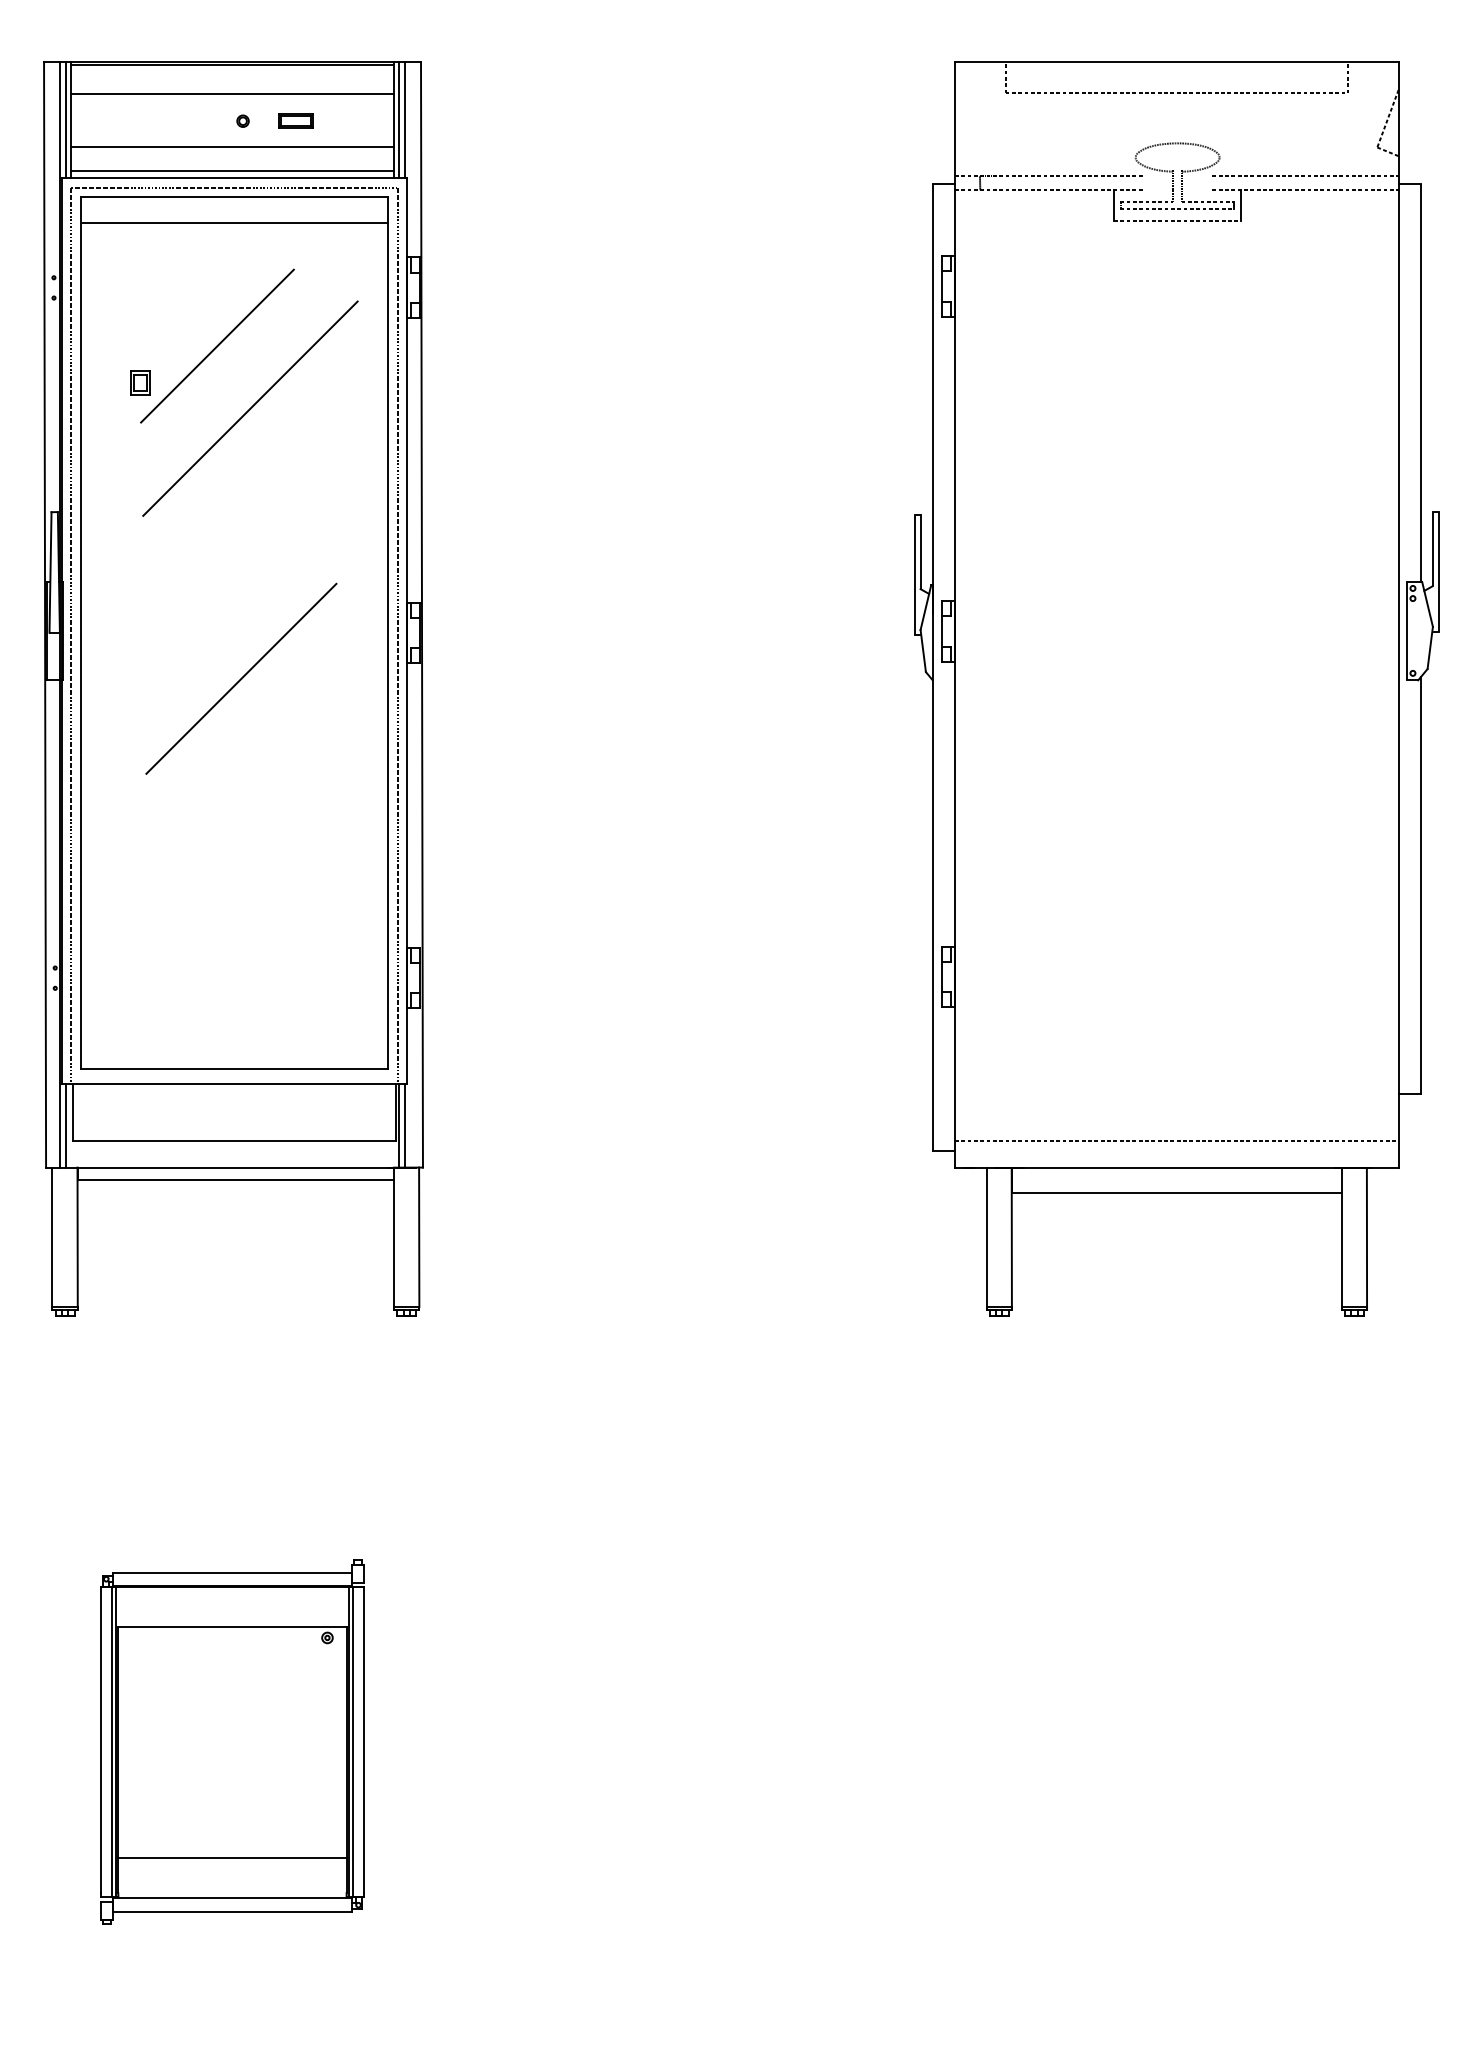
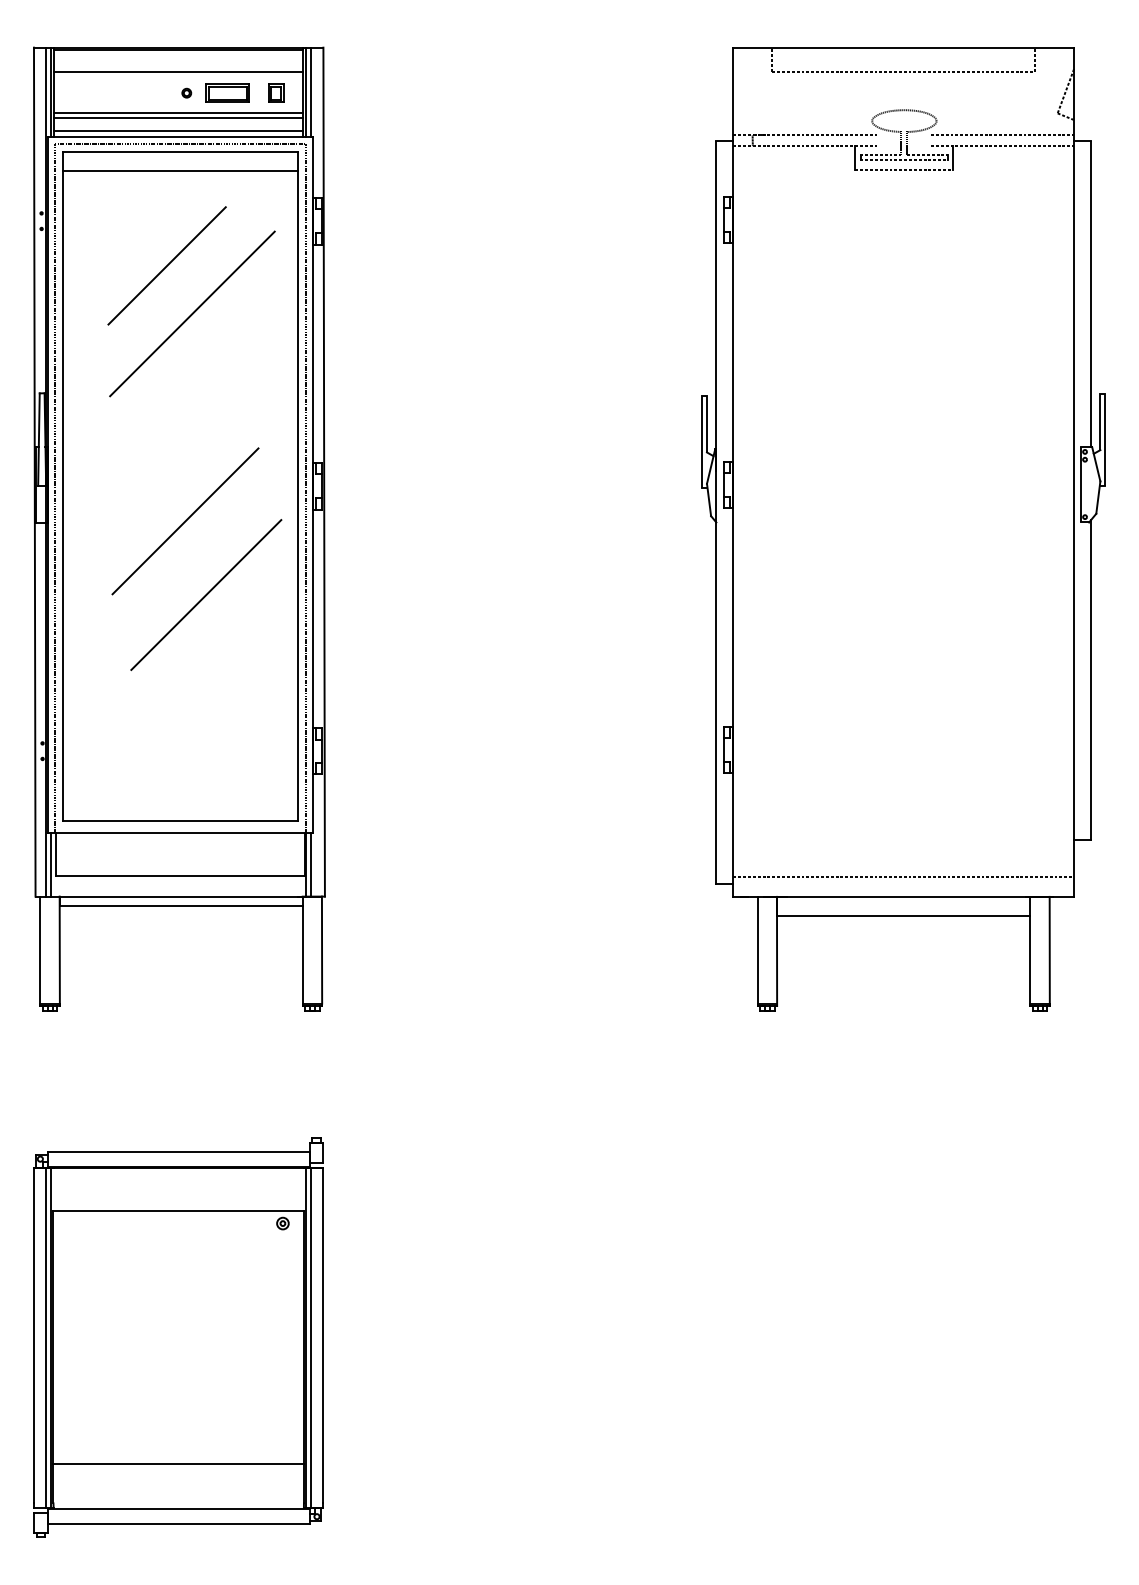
part: (296, 120) -> (227, 92), size x1.67
line: (232, 154) -> (178, 118), added
part: (141, 382) -> (276, 92), moved
line: (268, 774) -> (206, 594), added
part: (232, 1741) -> (178, 1337), size x1.43

